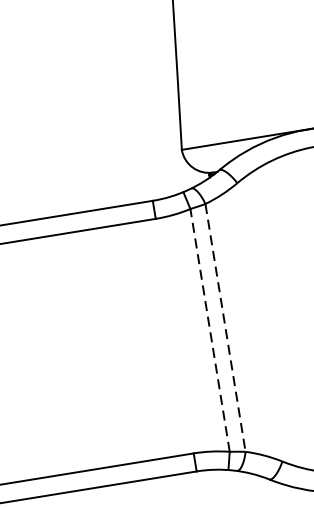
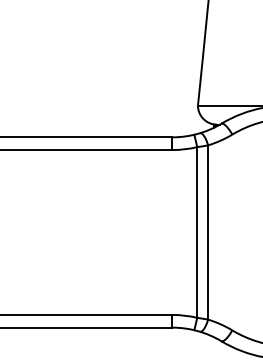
line: (226, 329) -> (208, 233), dashed -> solid
line: (210, 330) -> (197, 232), dashed -> solid

